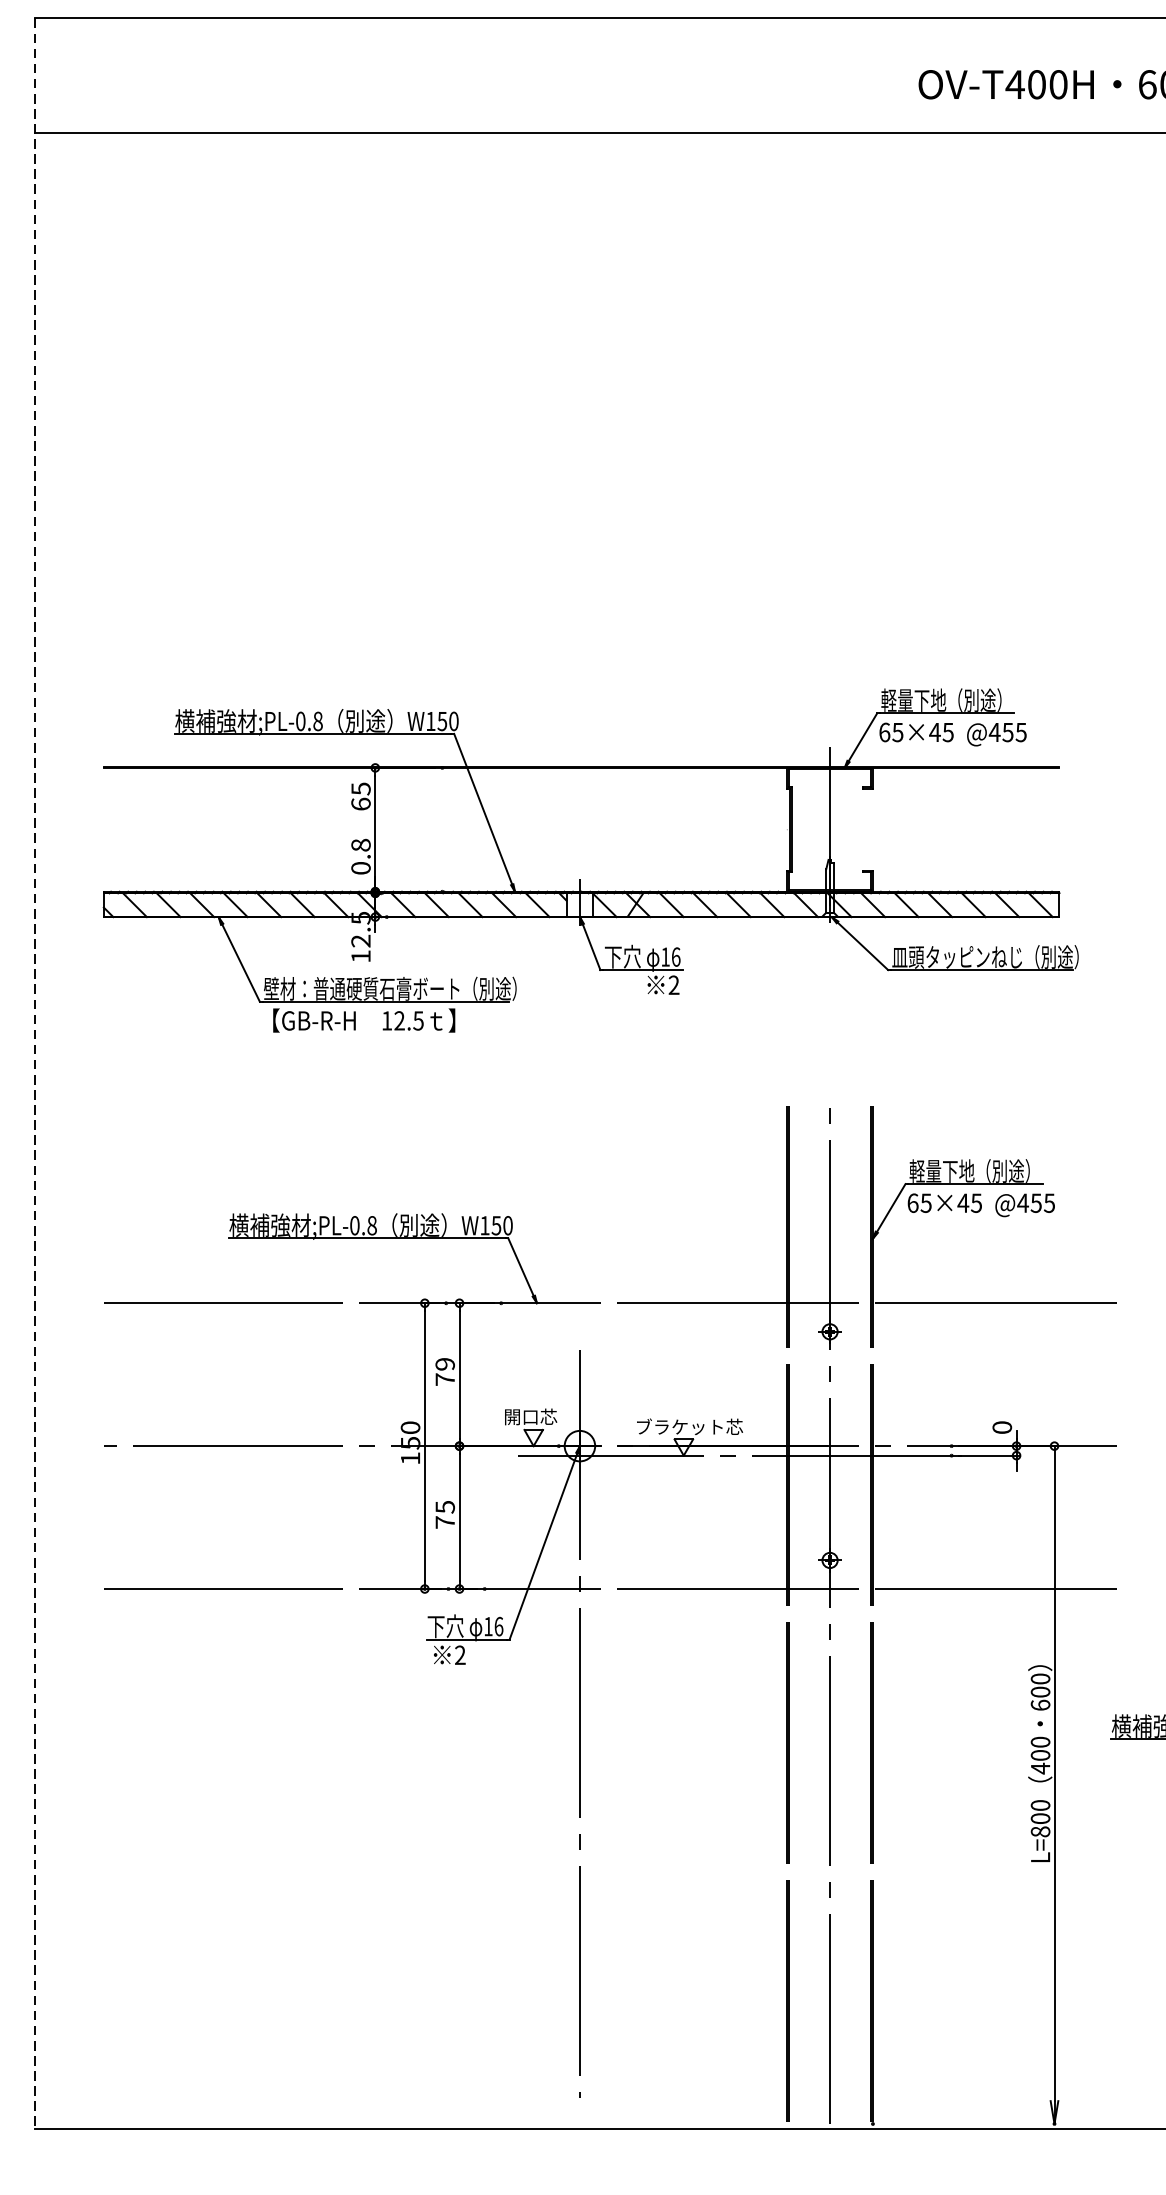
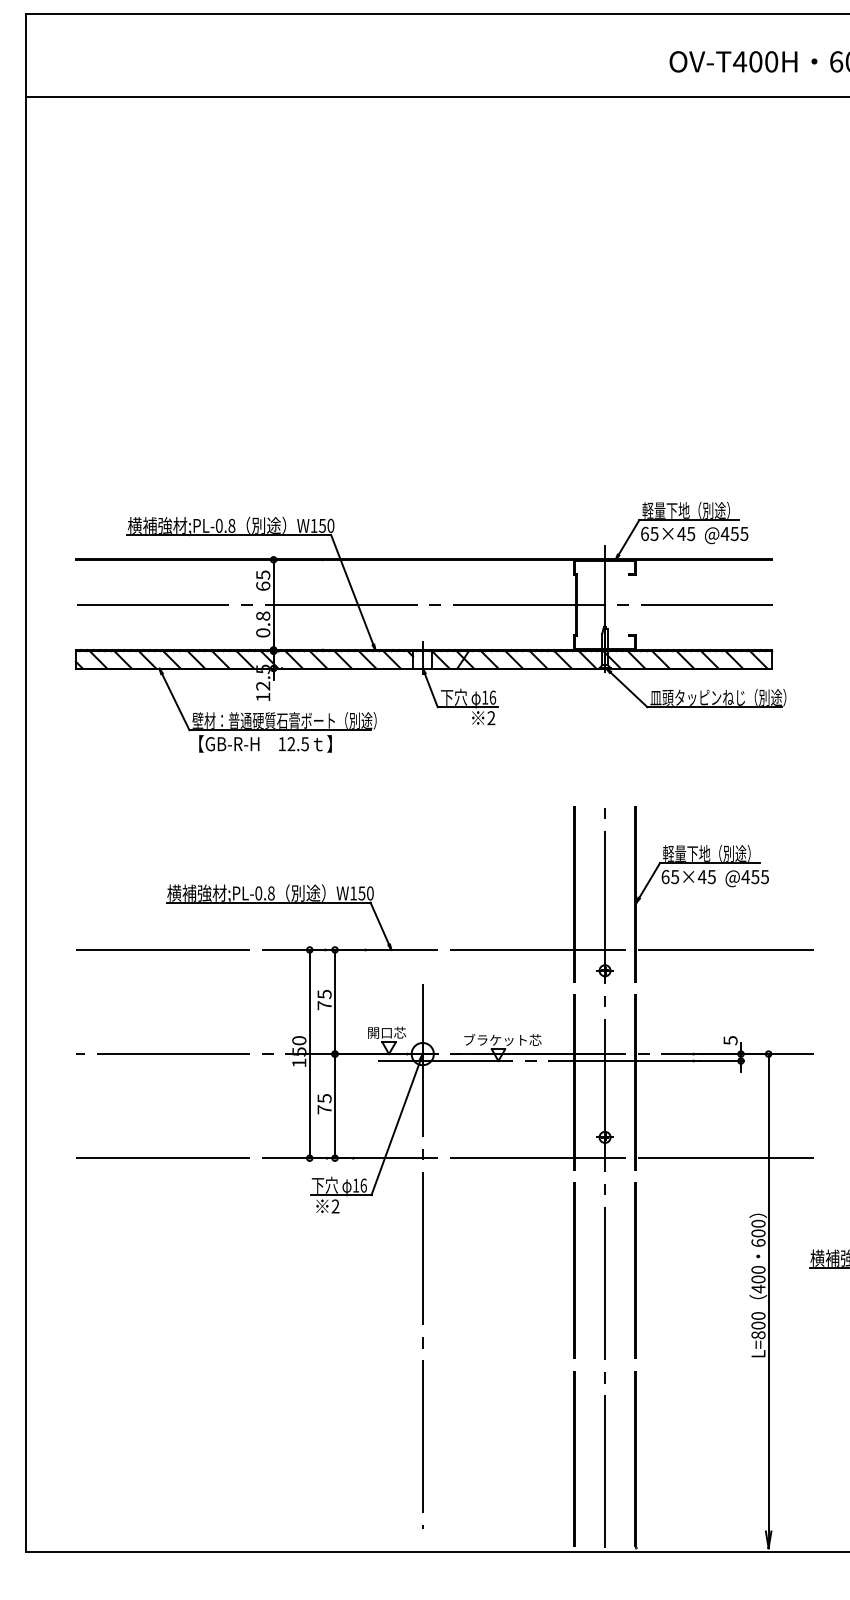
line: (582, 829) -> (424, 604), added
line: (34, 1074) -> (25, 783), dashed -> solid
text: (445, 1364) -> (324, 994), 79 -> 75
text: (1002, 1427) -> (730, 1040), 0 -> 5

